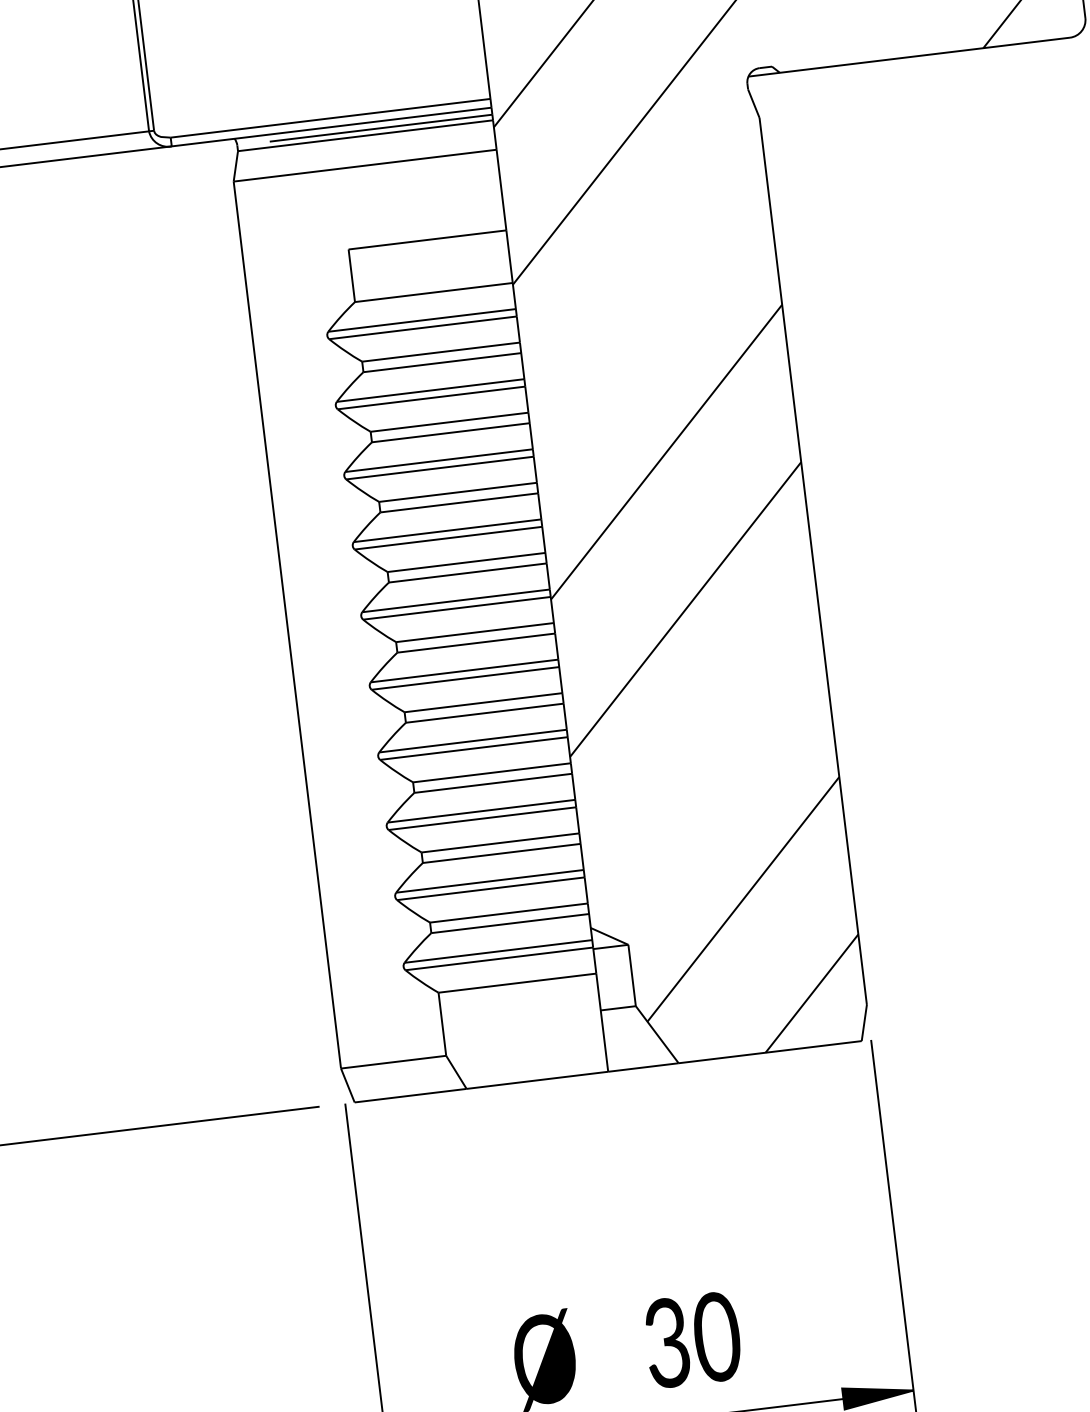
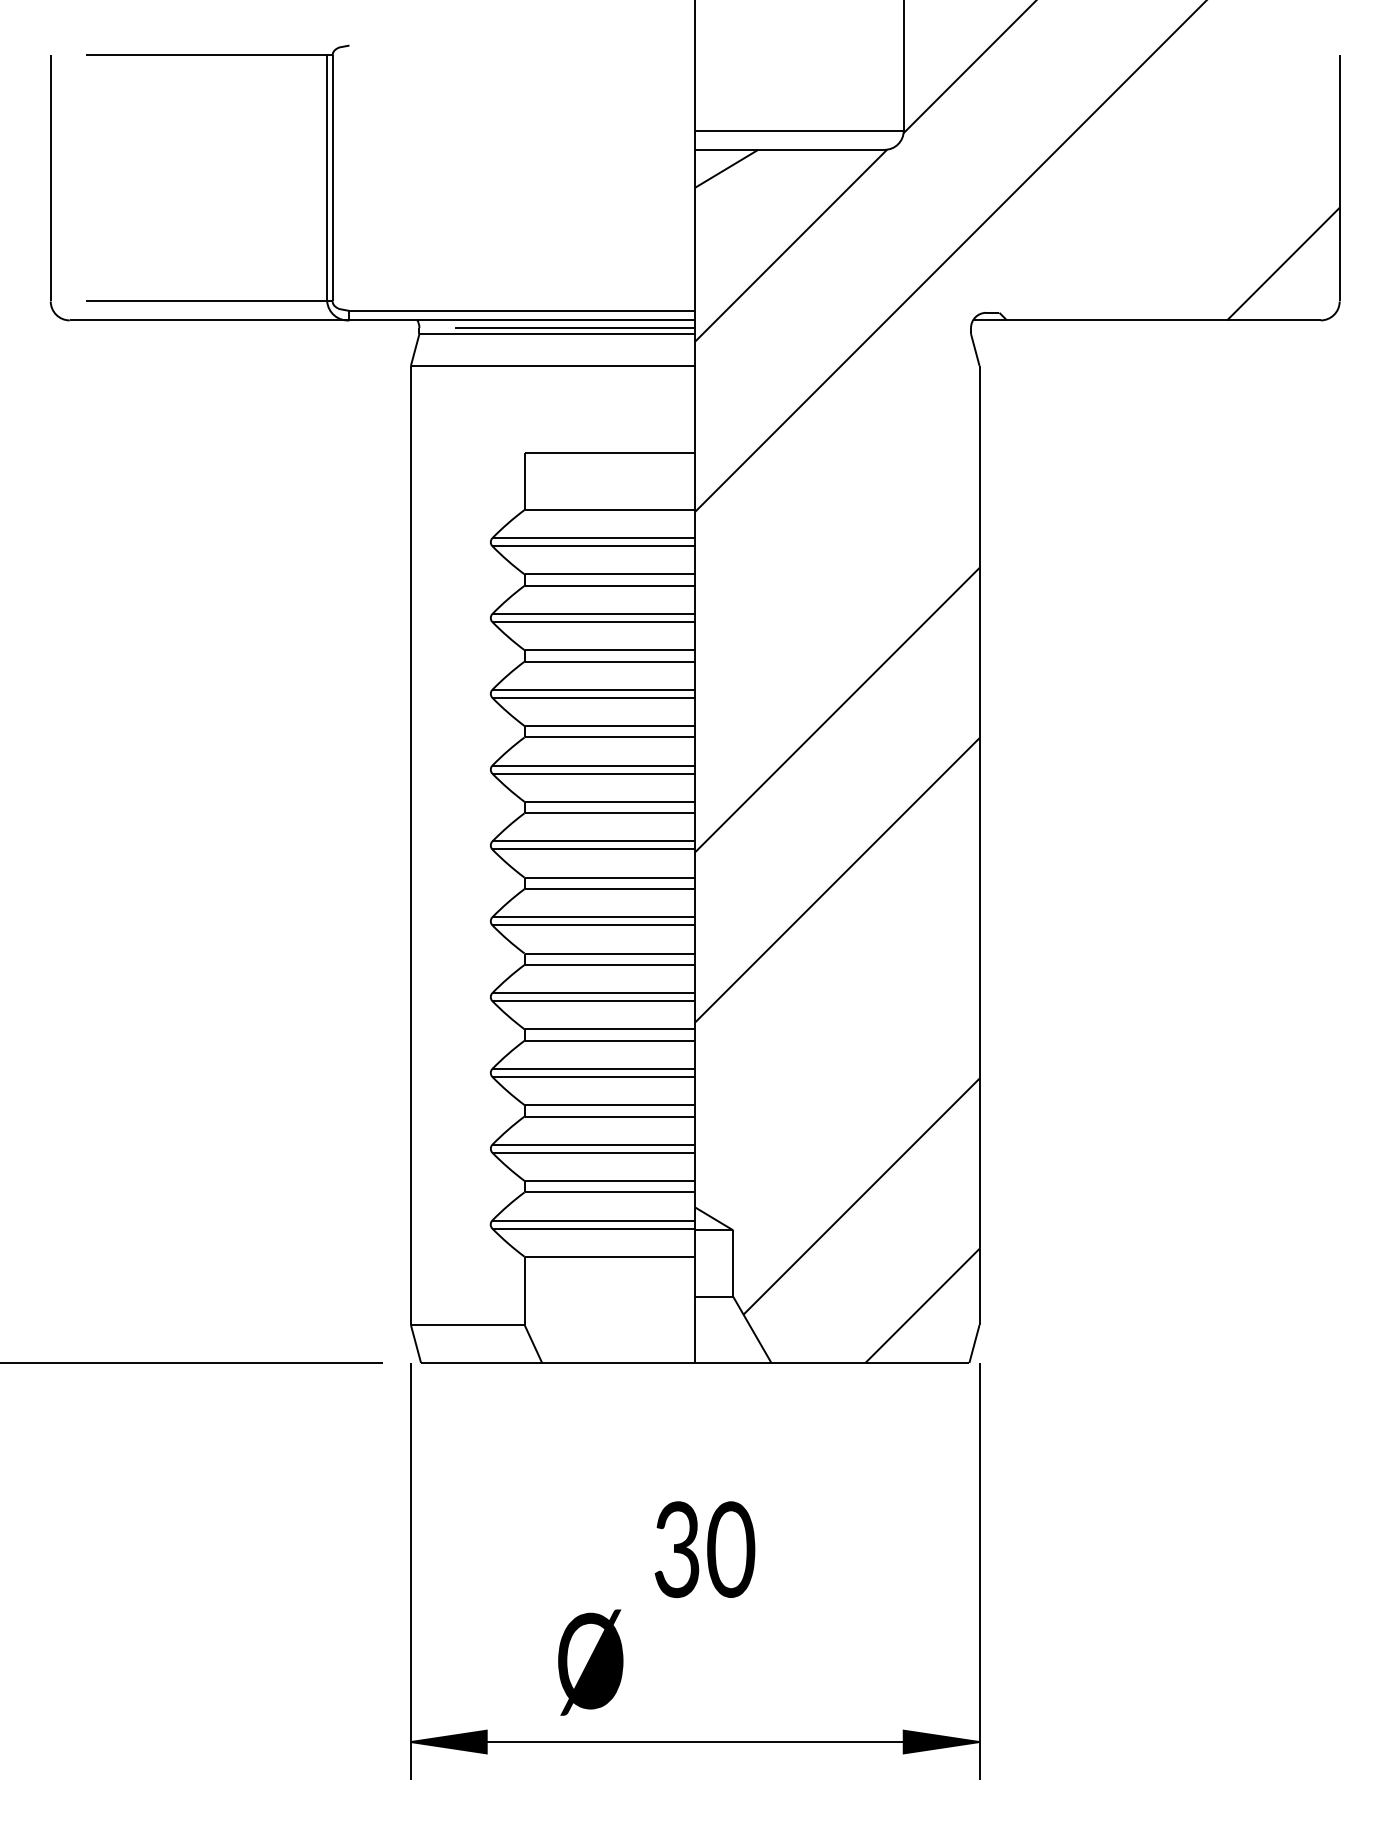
text: (692, 1339) -> (704, 1549), moved

